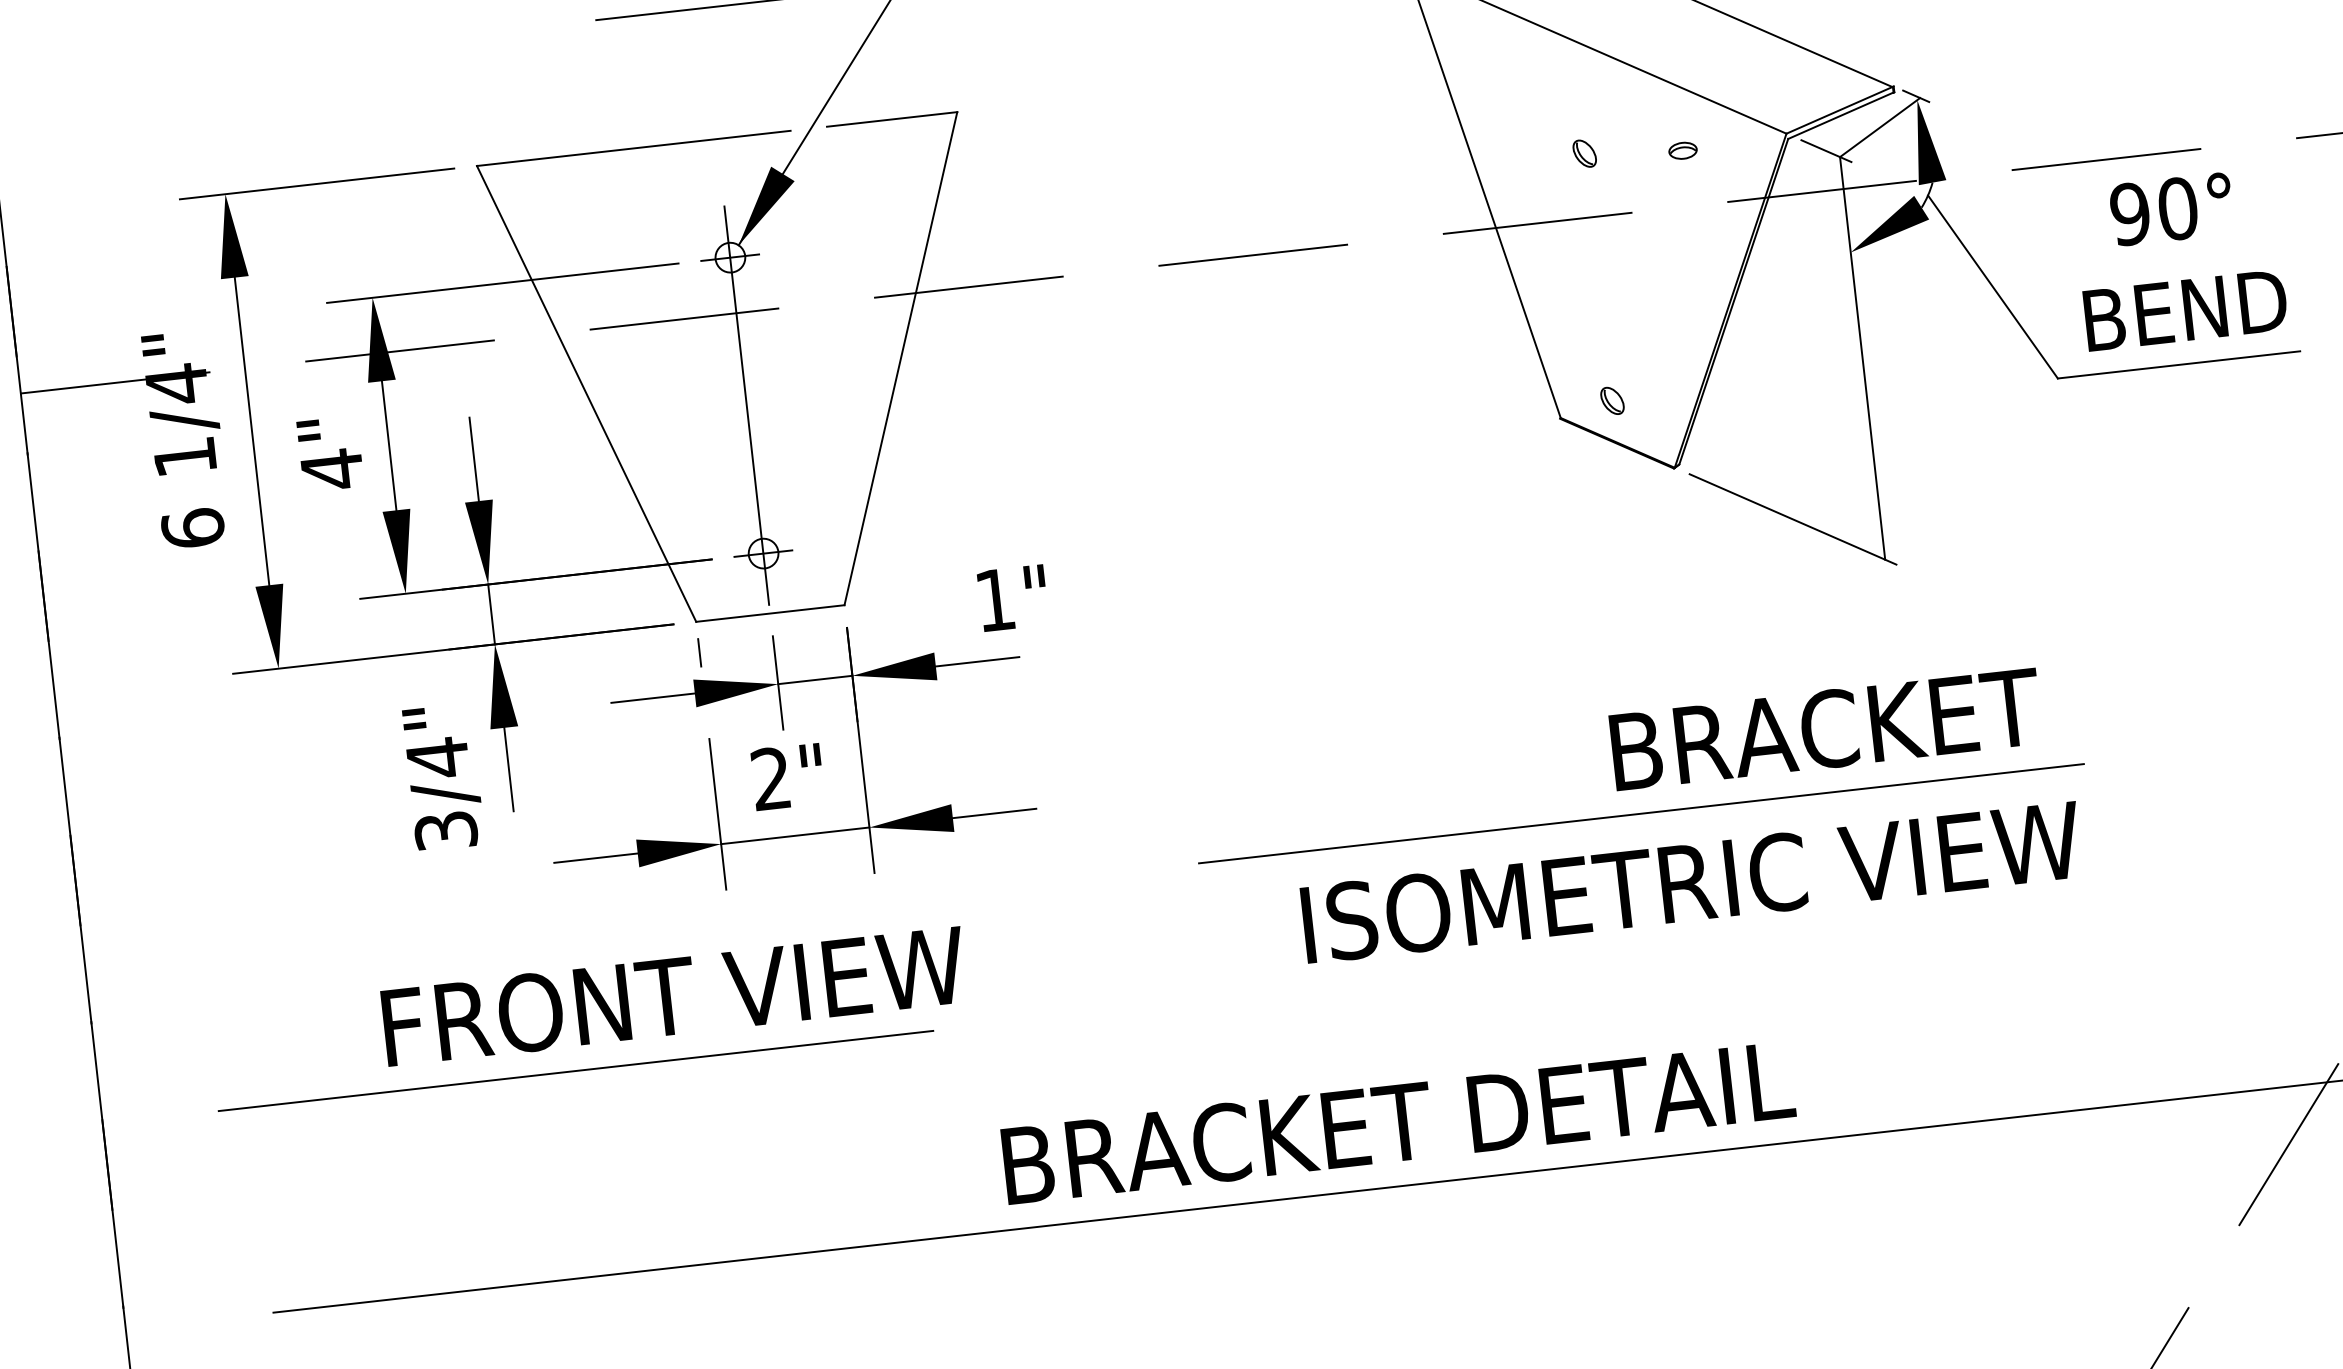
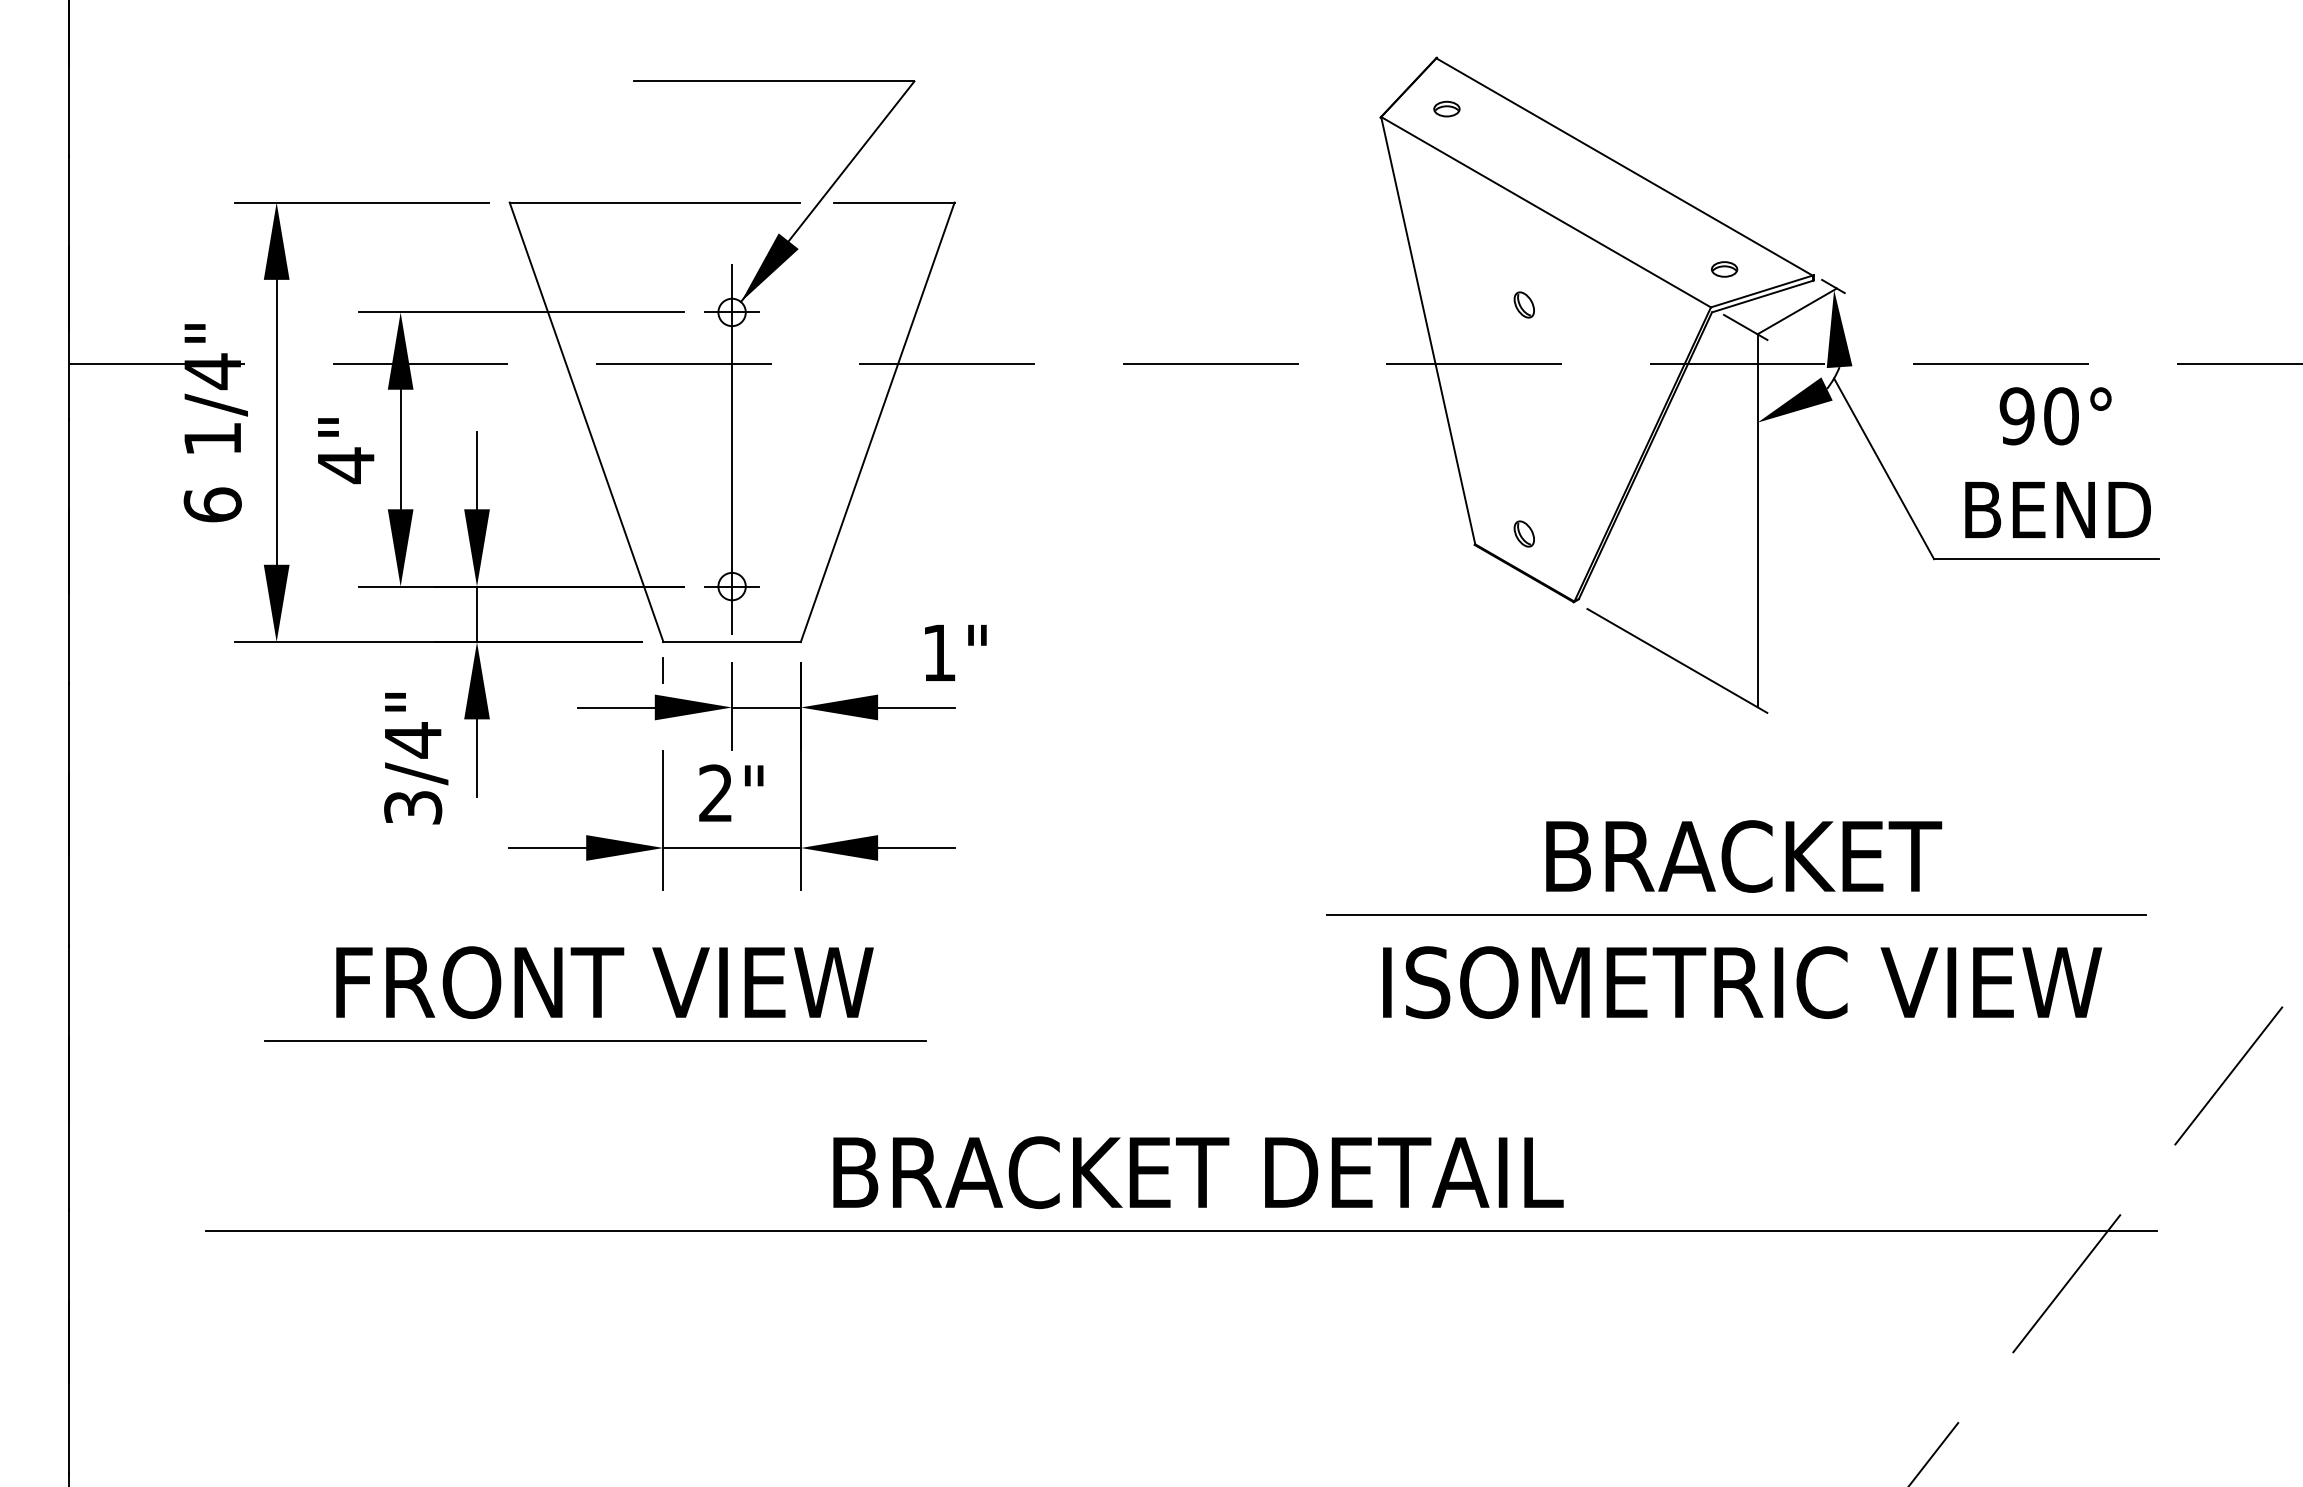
part: (1682, 150) -> (1724, 269), moved
text: (1826, 729) -> (1744, 856), moved
line: (1641, 813) -> (1736, 914), moved
text: (1691, 882) -> (1742, 982), moved
line: (576, 1070) -> (595, 1040), moved
text: (1398, 1122) -> (1198, 1172), moved

